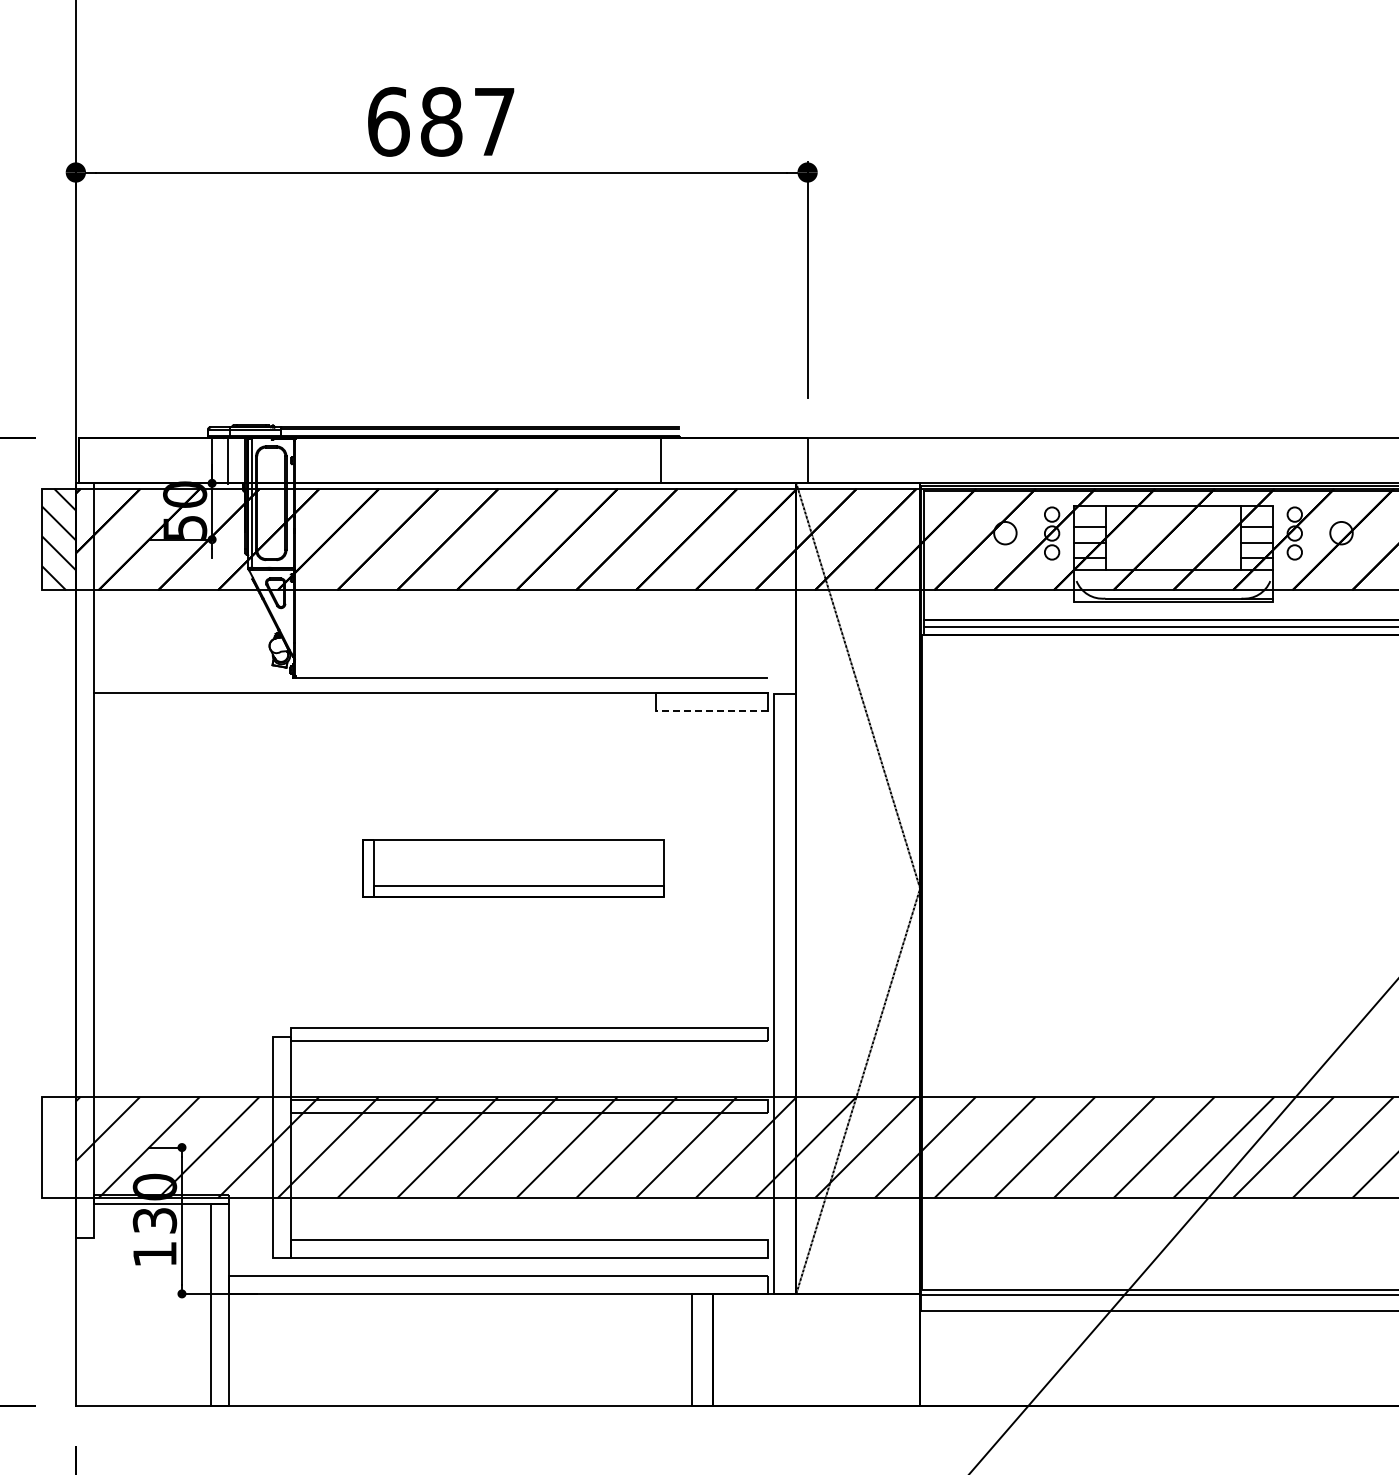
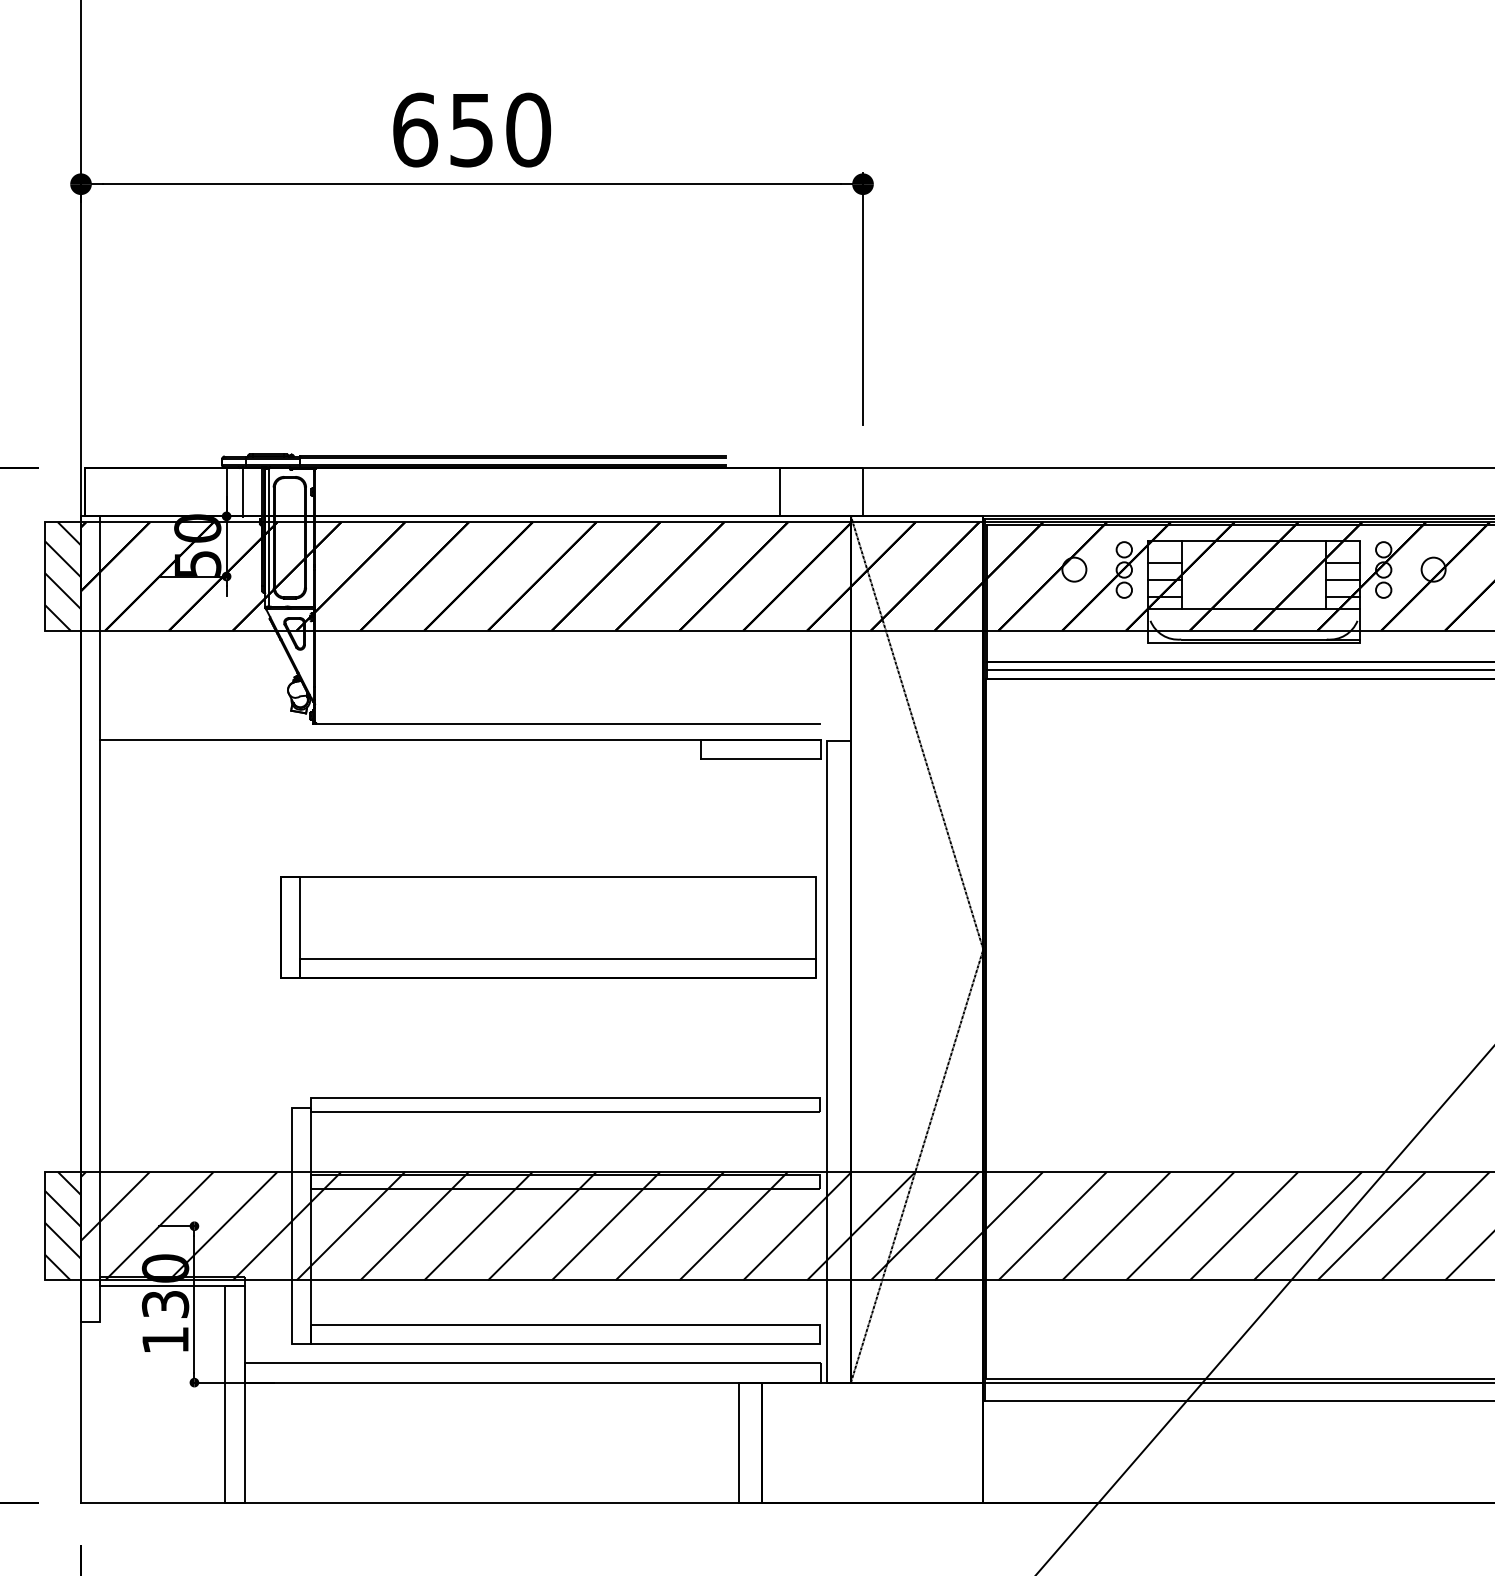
text: (468, 121) -> (500, 129), 687 -> 650
line: (660, 460) -> (779, 491), moved
line: (711, 710) -> (760, 759), dashed -> solid
part: (513, 868) -> (548, 927), size x1.67
hatch: (58, 1147) -> (62, 1226), added

